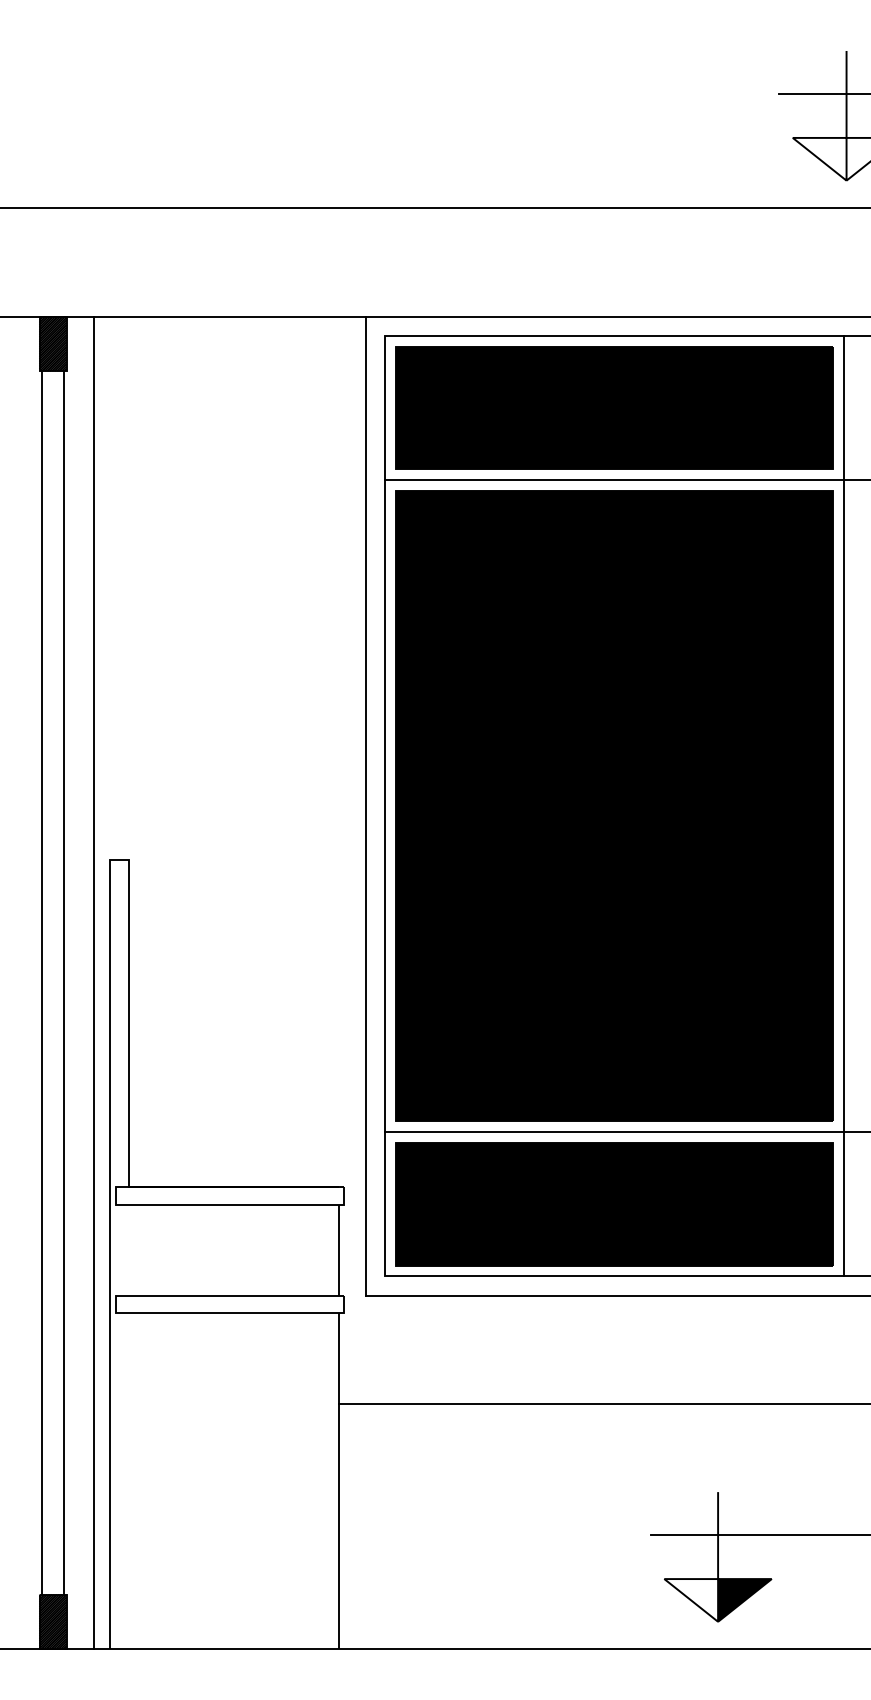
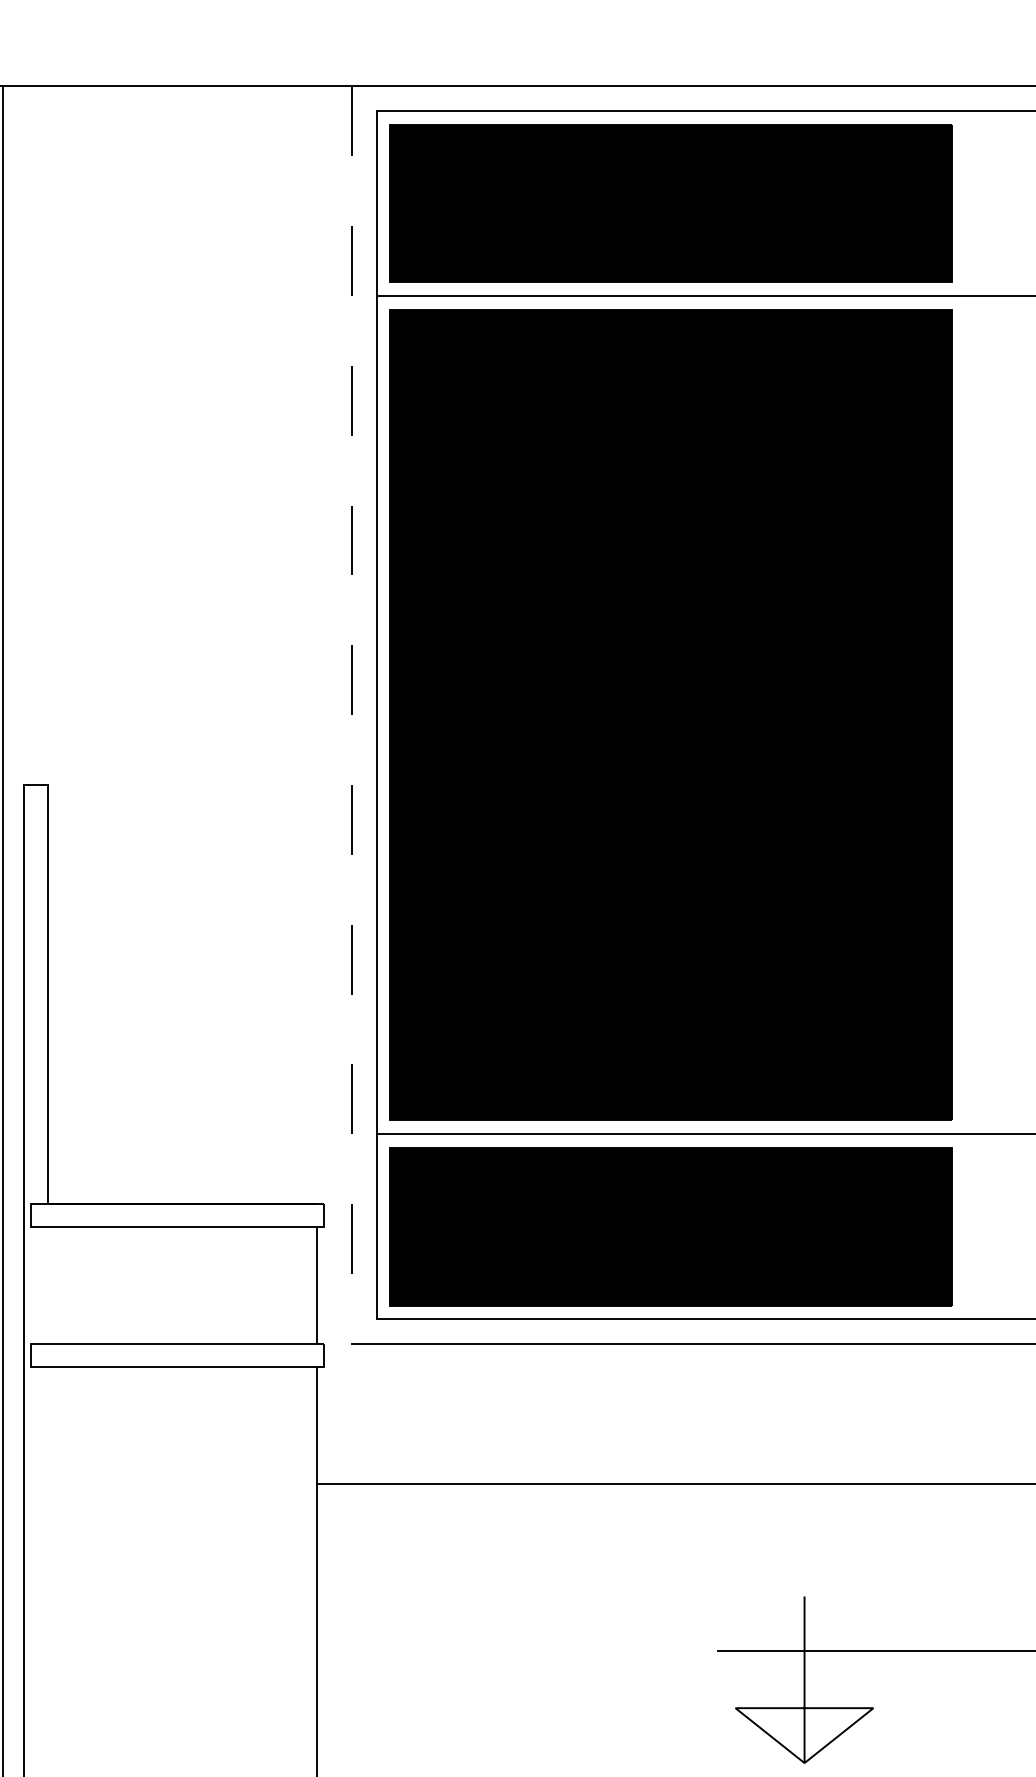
line: (843, 805) -> (965, 714), removed
line: (365, 806) -> (351, 715), solid -> dashed
fill: (744, 1600) -> (838, 1735), removed

